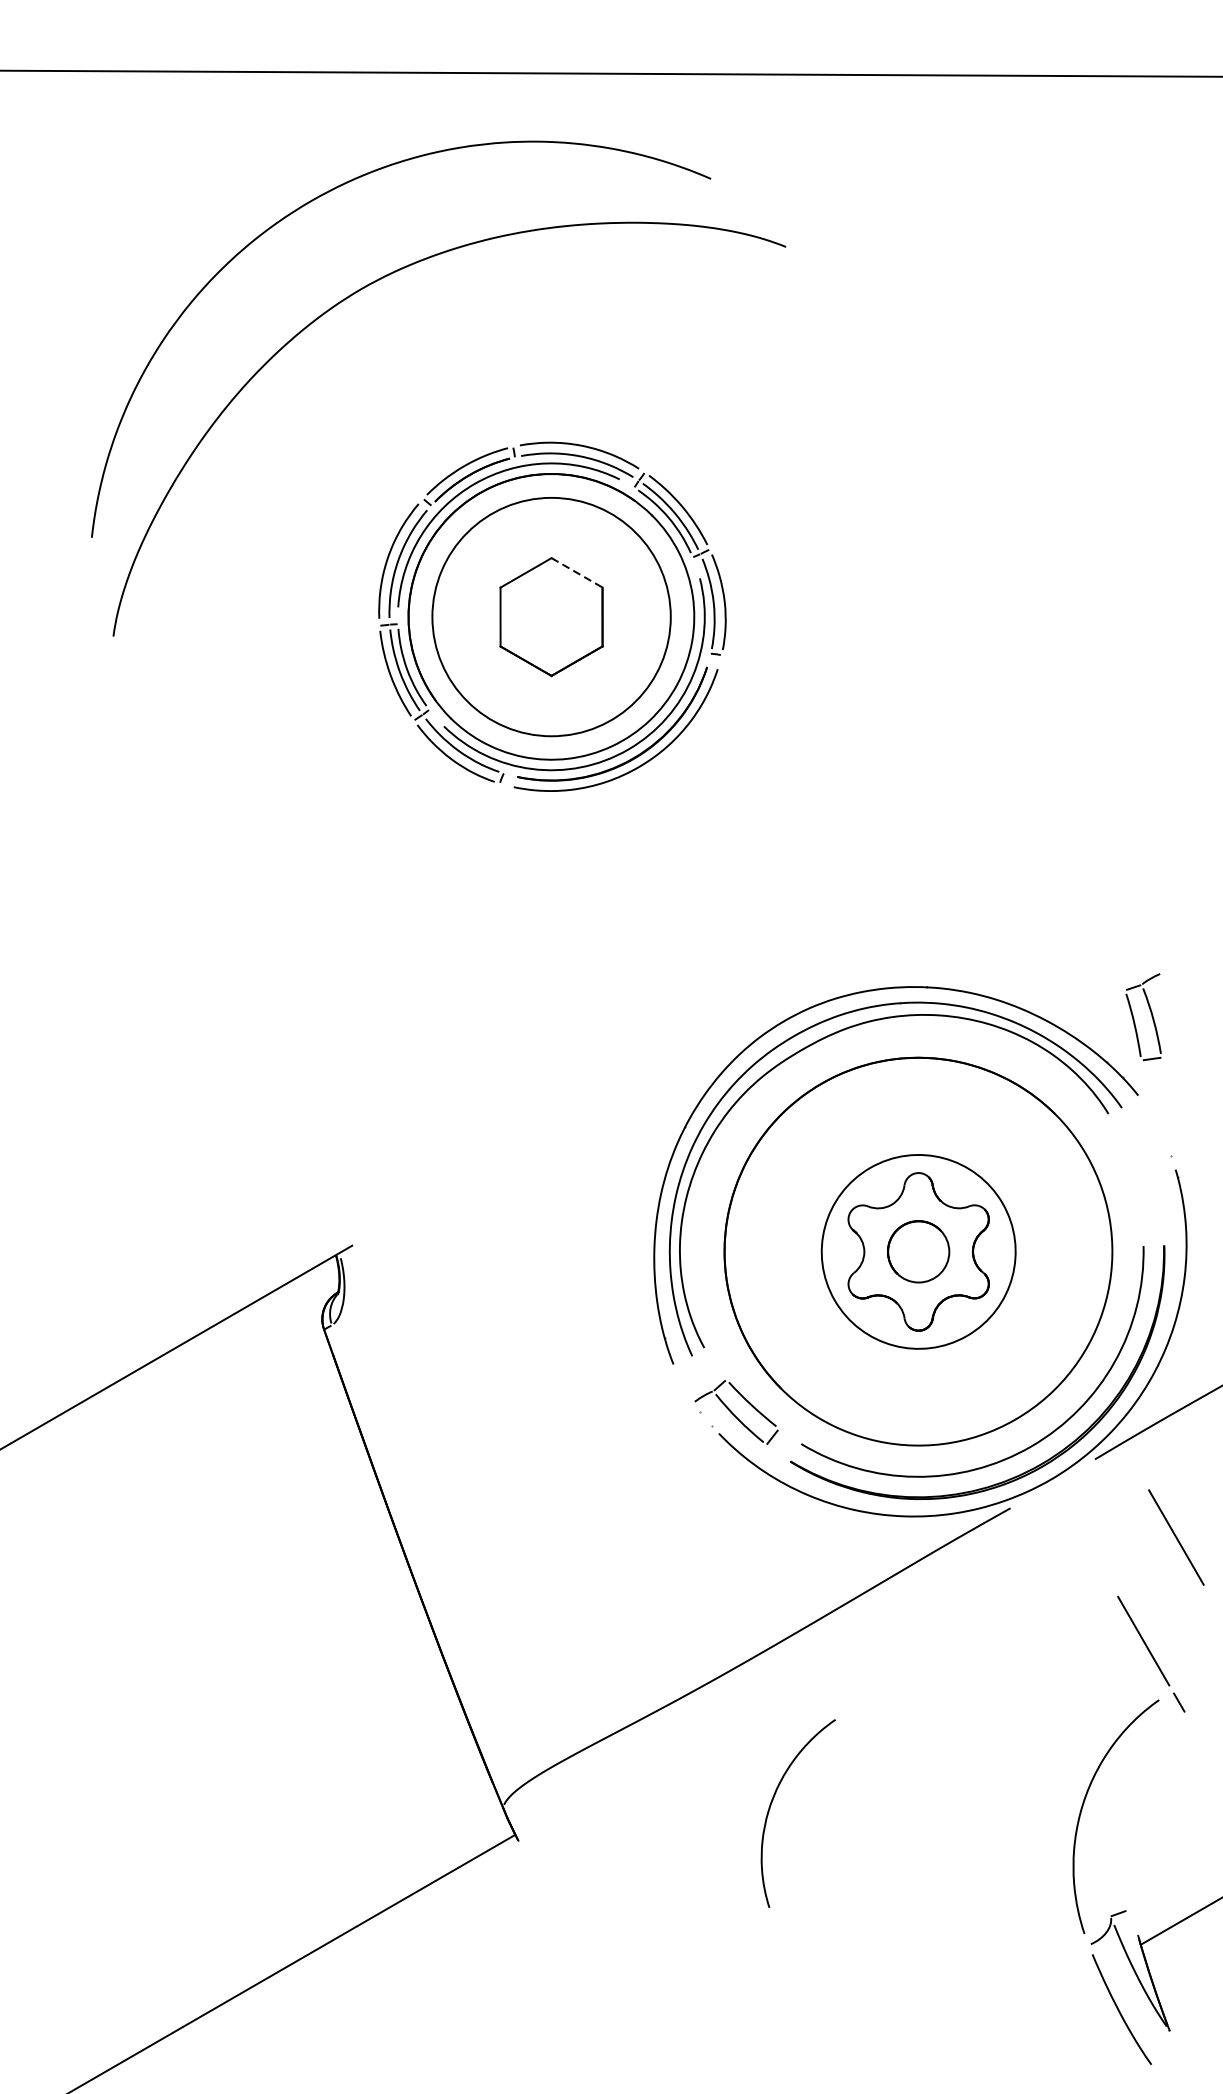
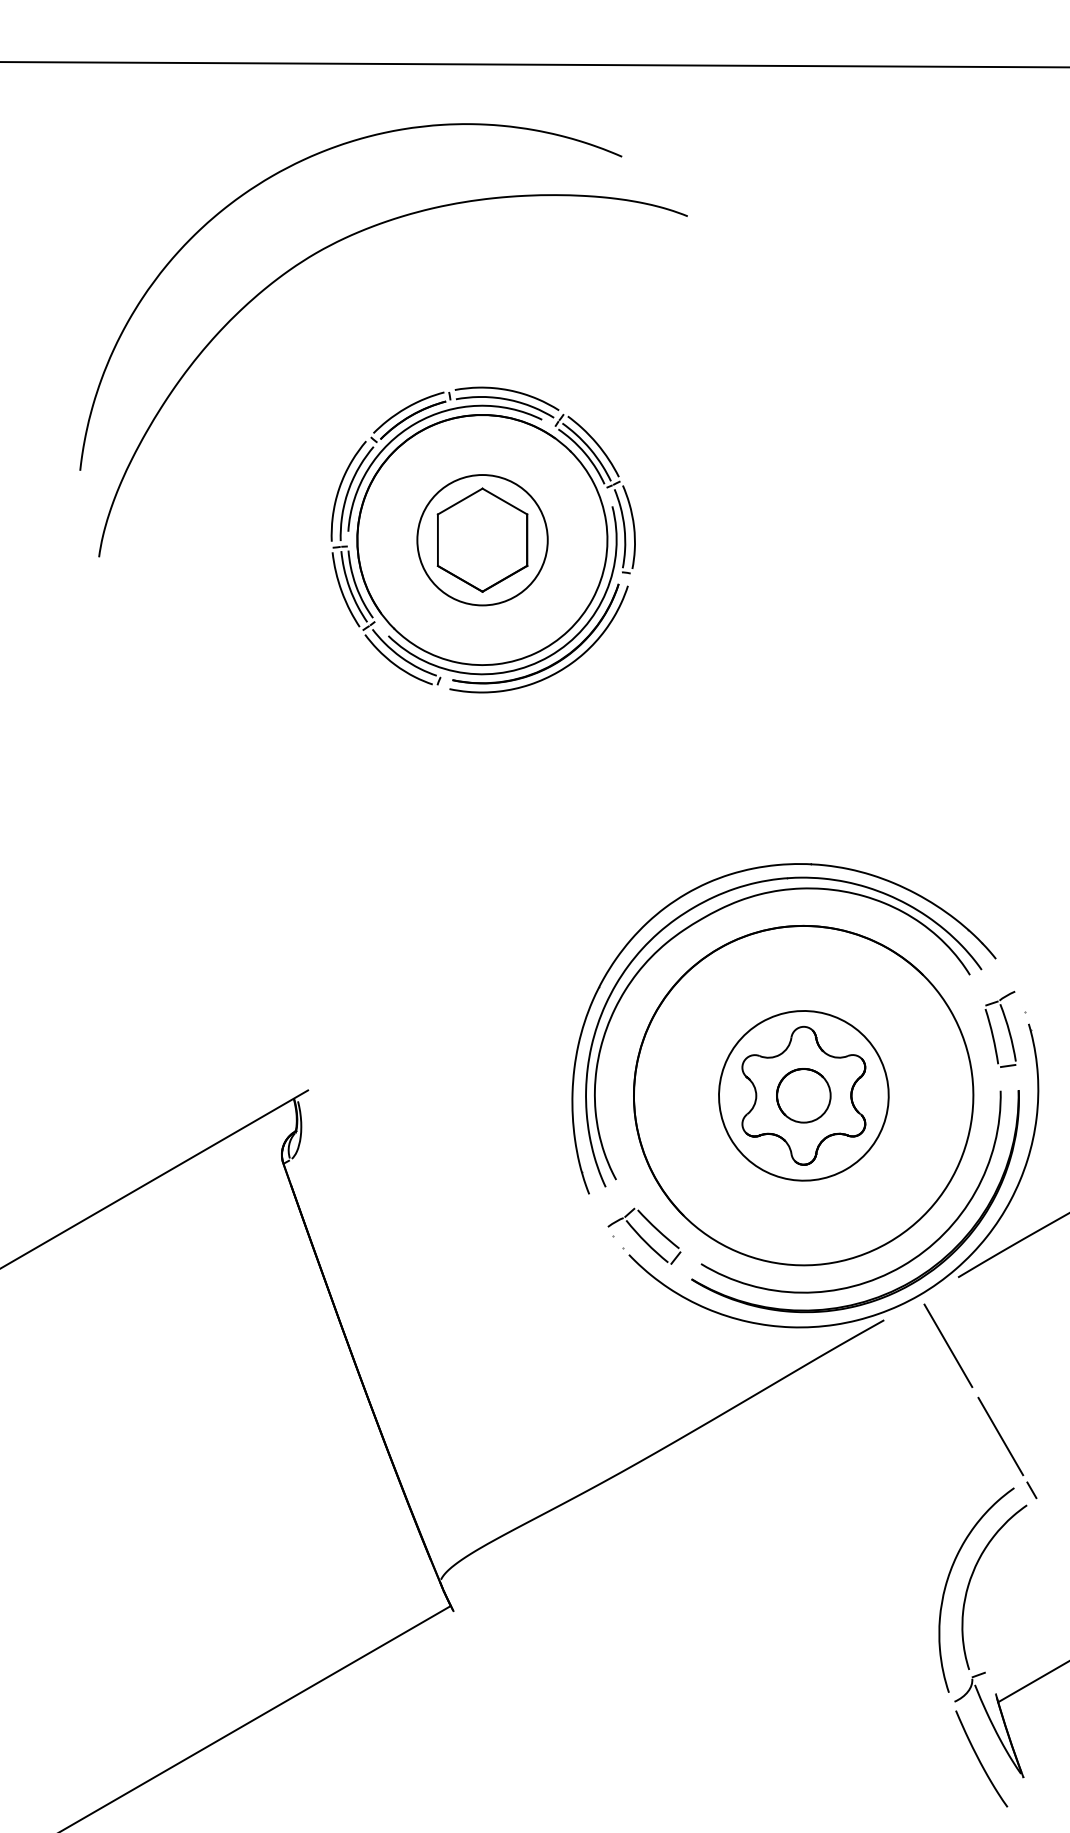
line: (576, 572) -> (504, 501), dashed -> solid
circle: (551, 617) -> (482, 540), size x0.62
part: (1150, 1012) -> (1006, 1025), moved
line: (1176, 1537) -> (948, 1345), moved
curve: (773, 1802) -> (972, 1577), moved

